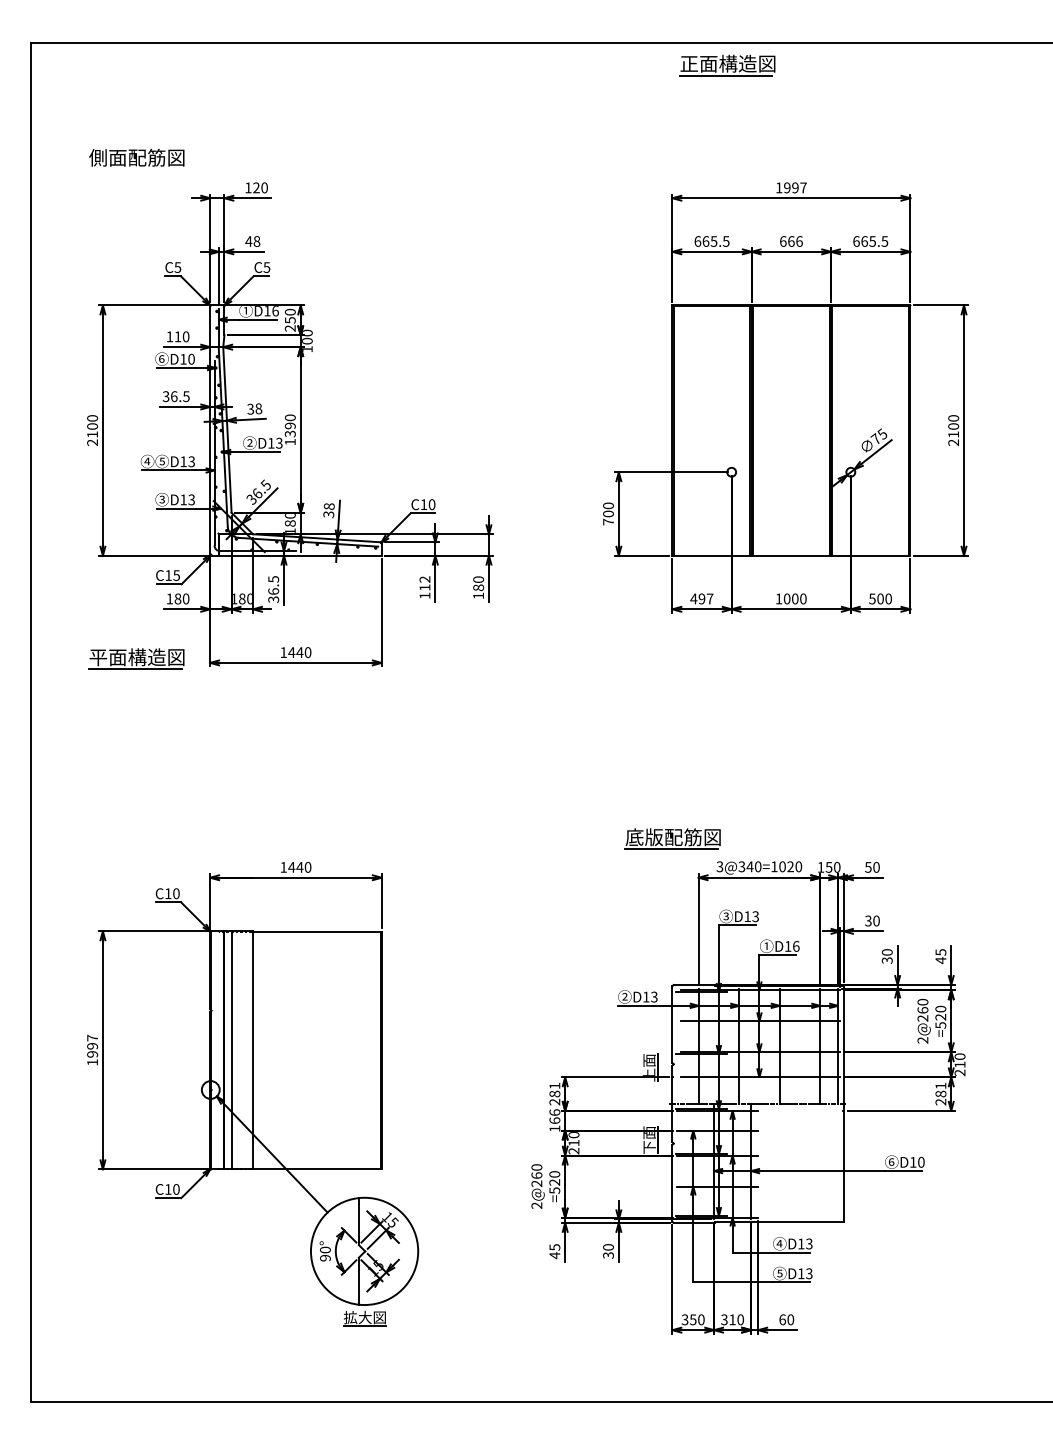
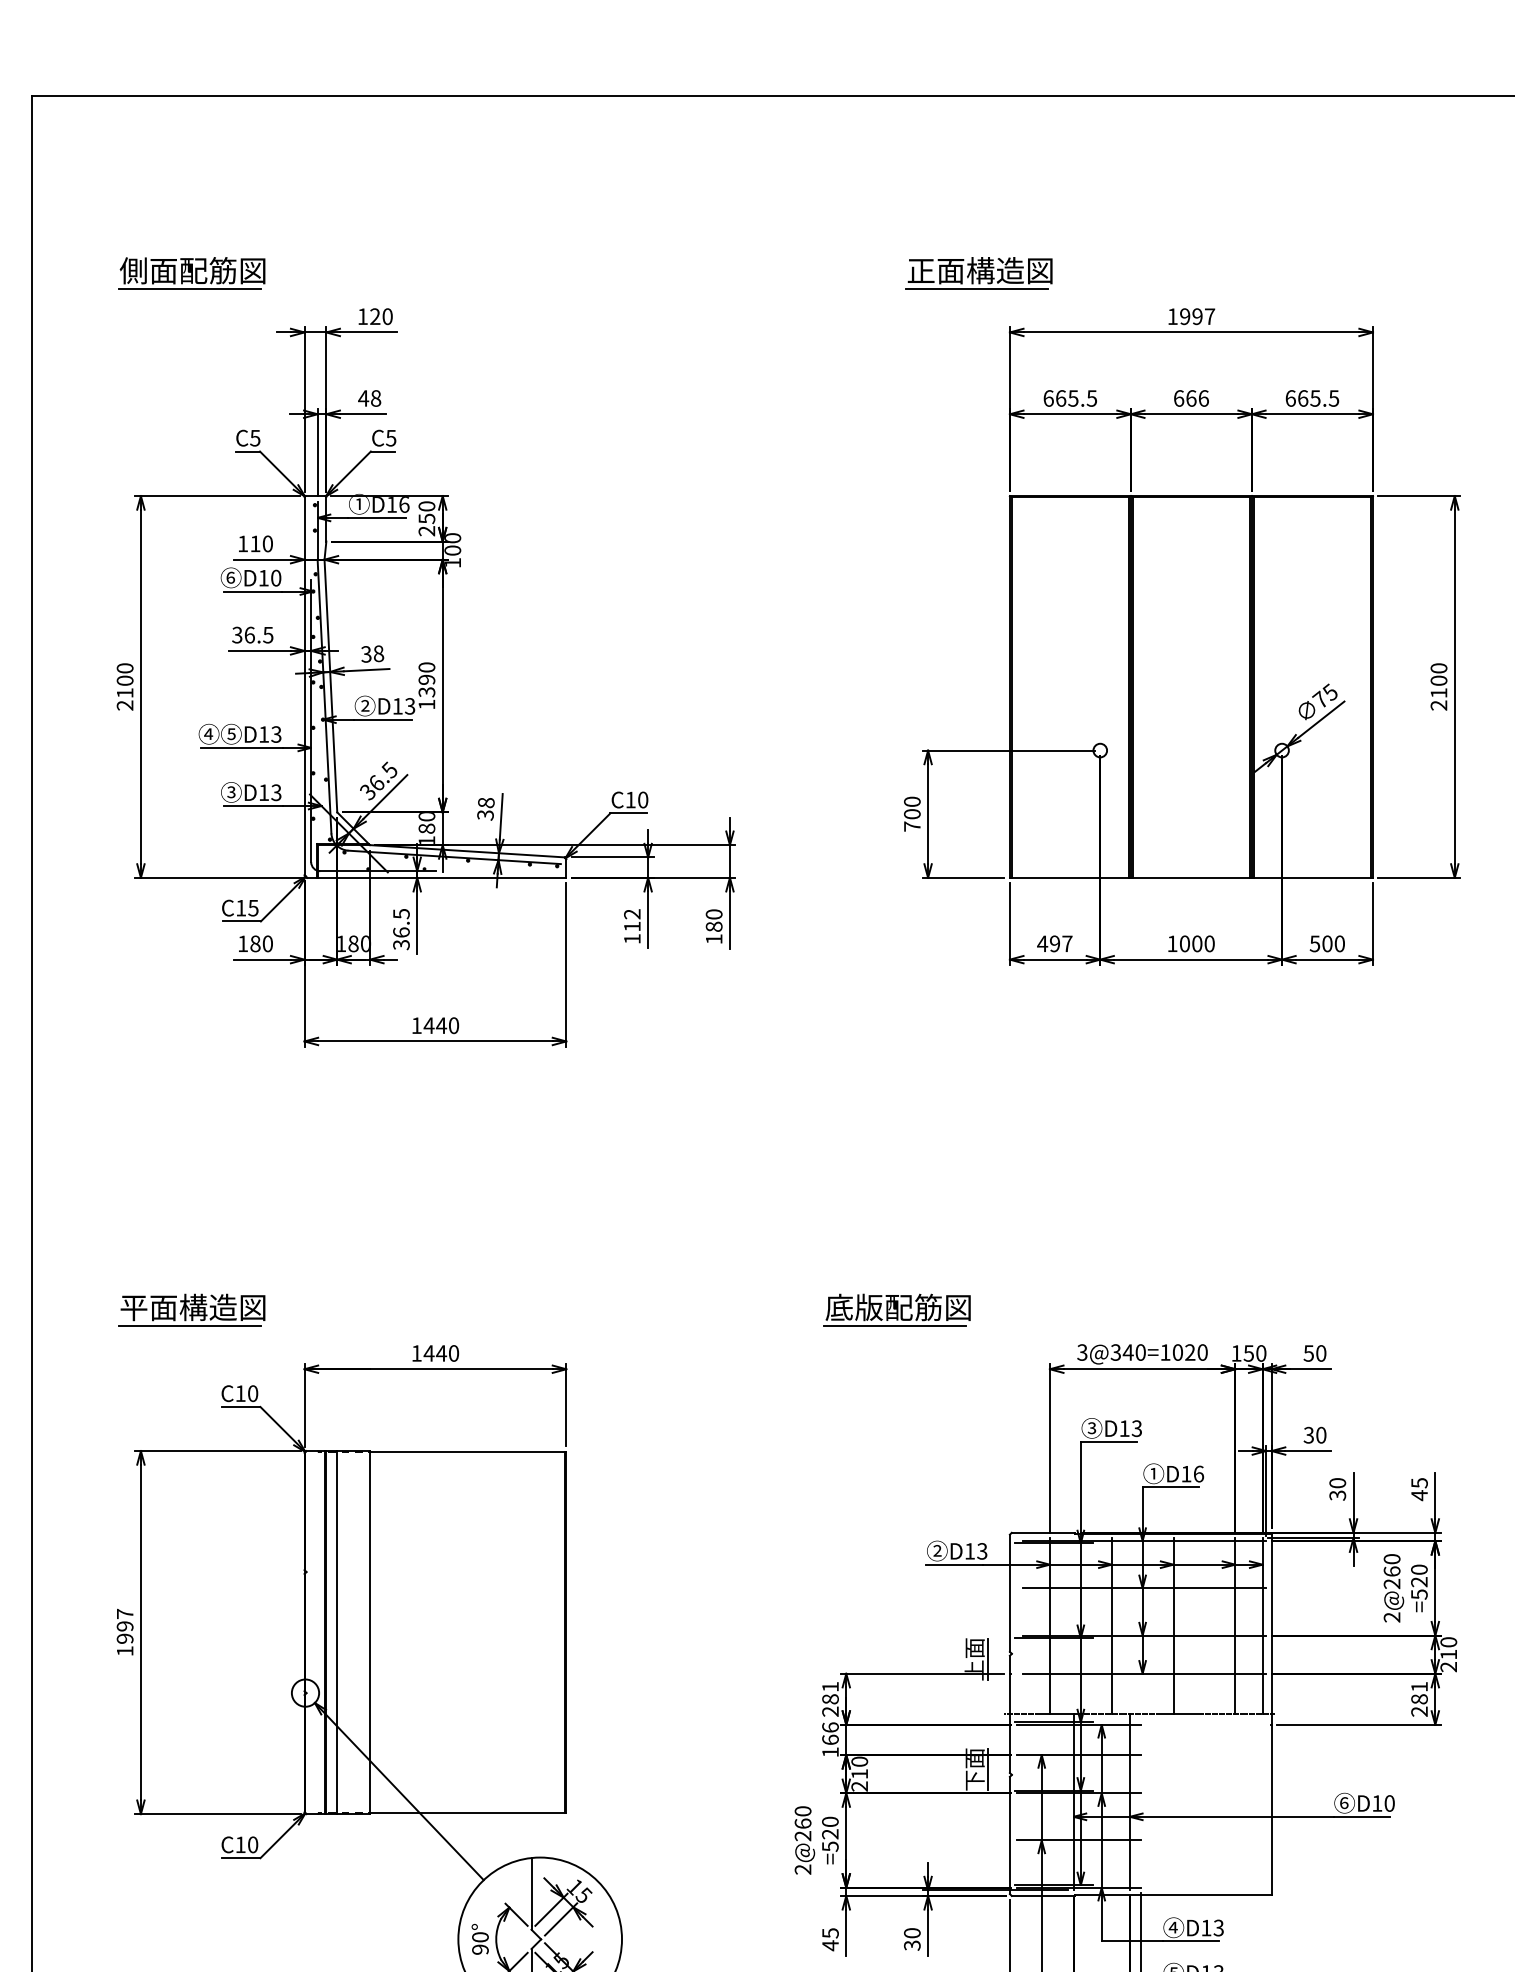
part: (727, 65) -> (979, 273), moved
line: (134, 169) -> (189, 288), added
part: (136, 658) -> (192, 1309), moved
part: (672, 838) -> (897, 1309), moved

